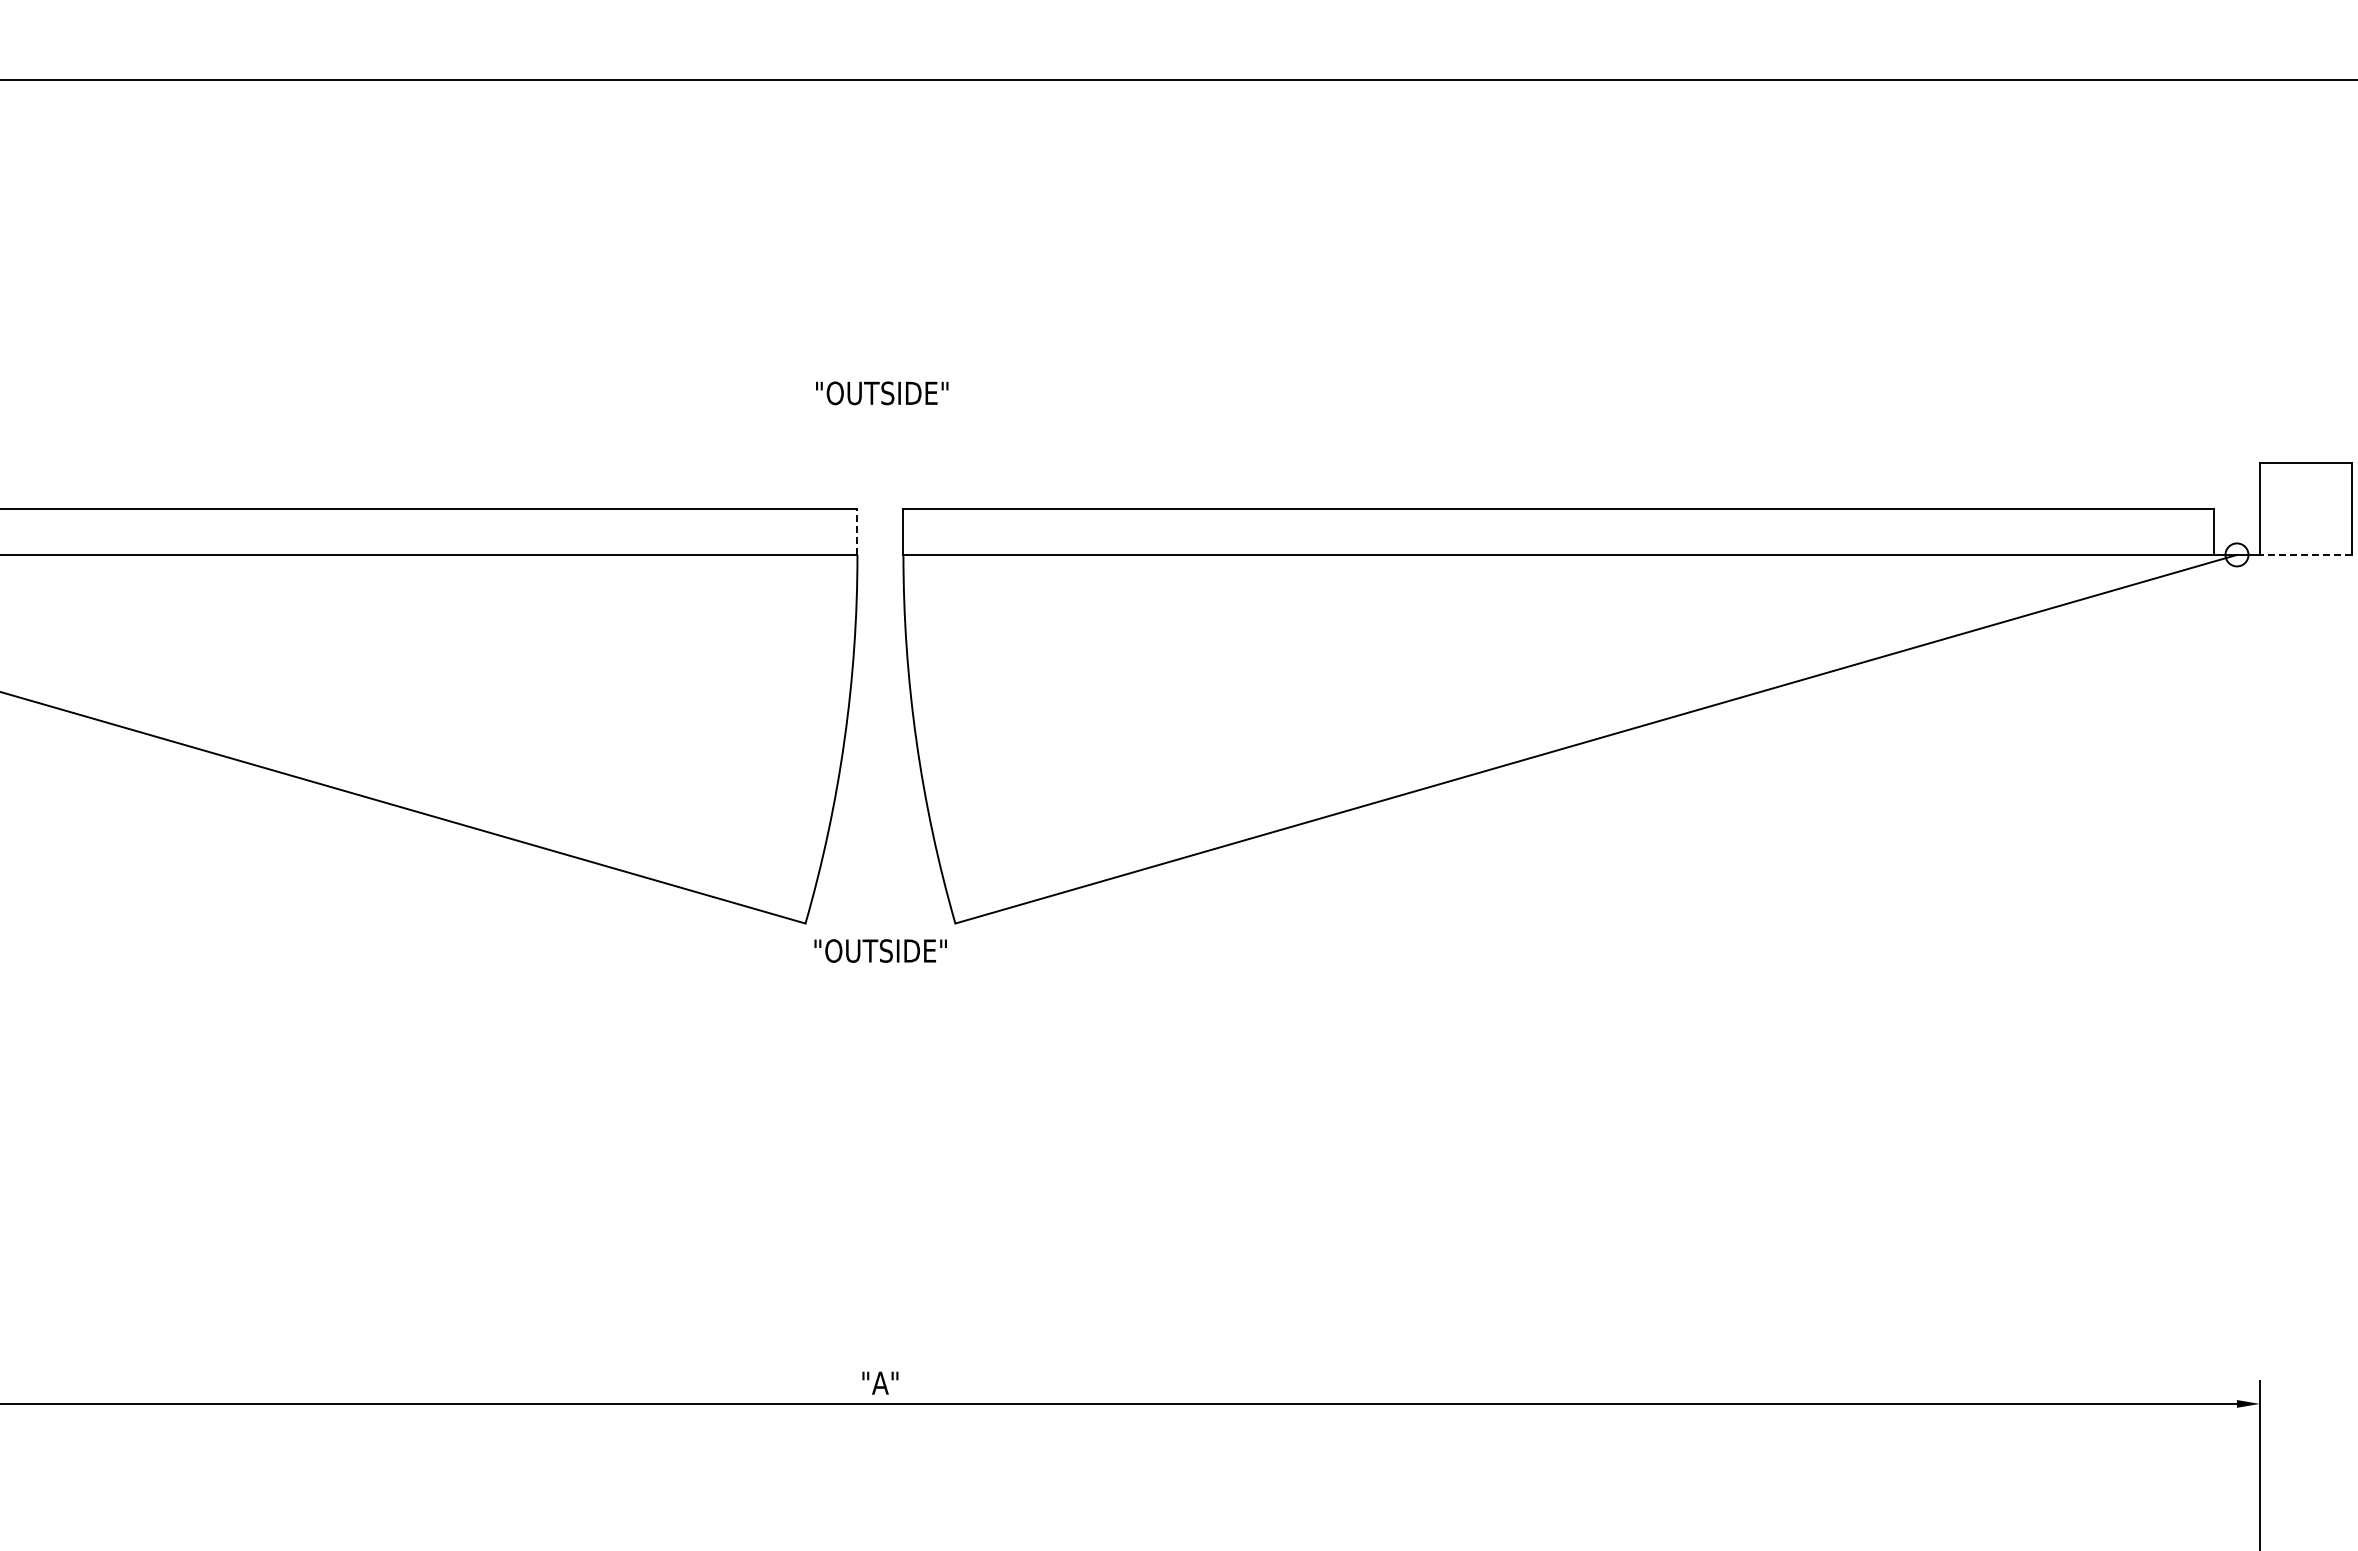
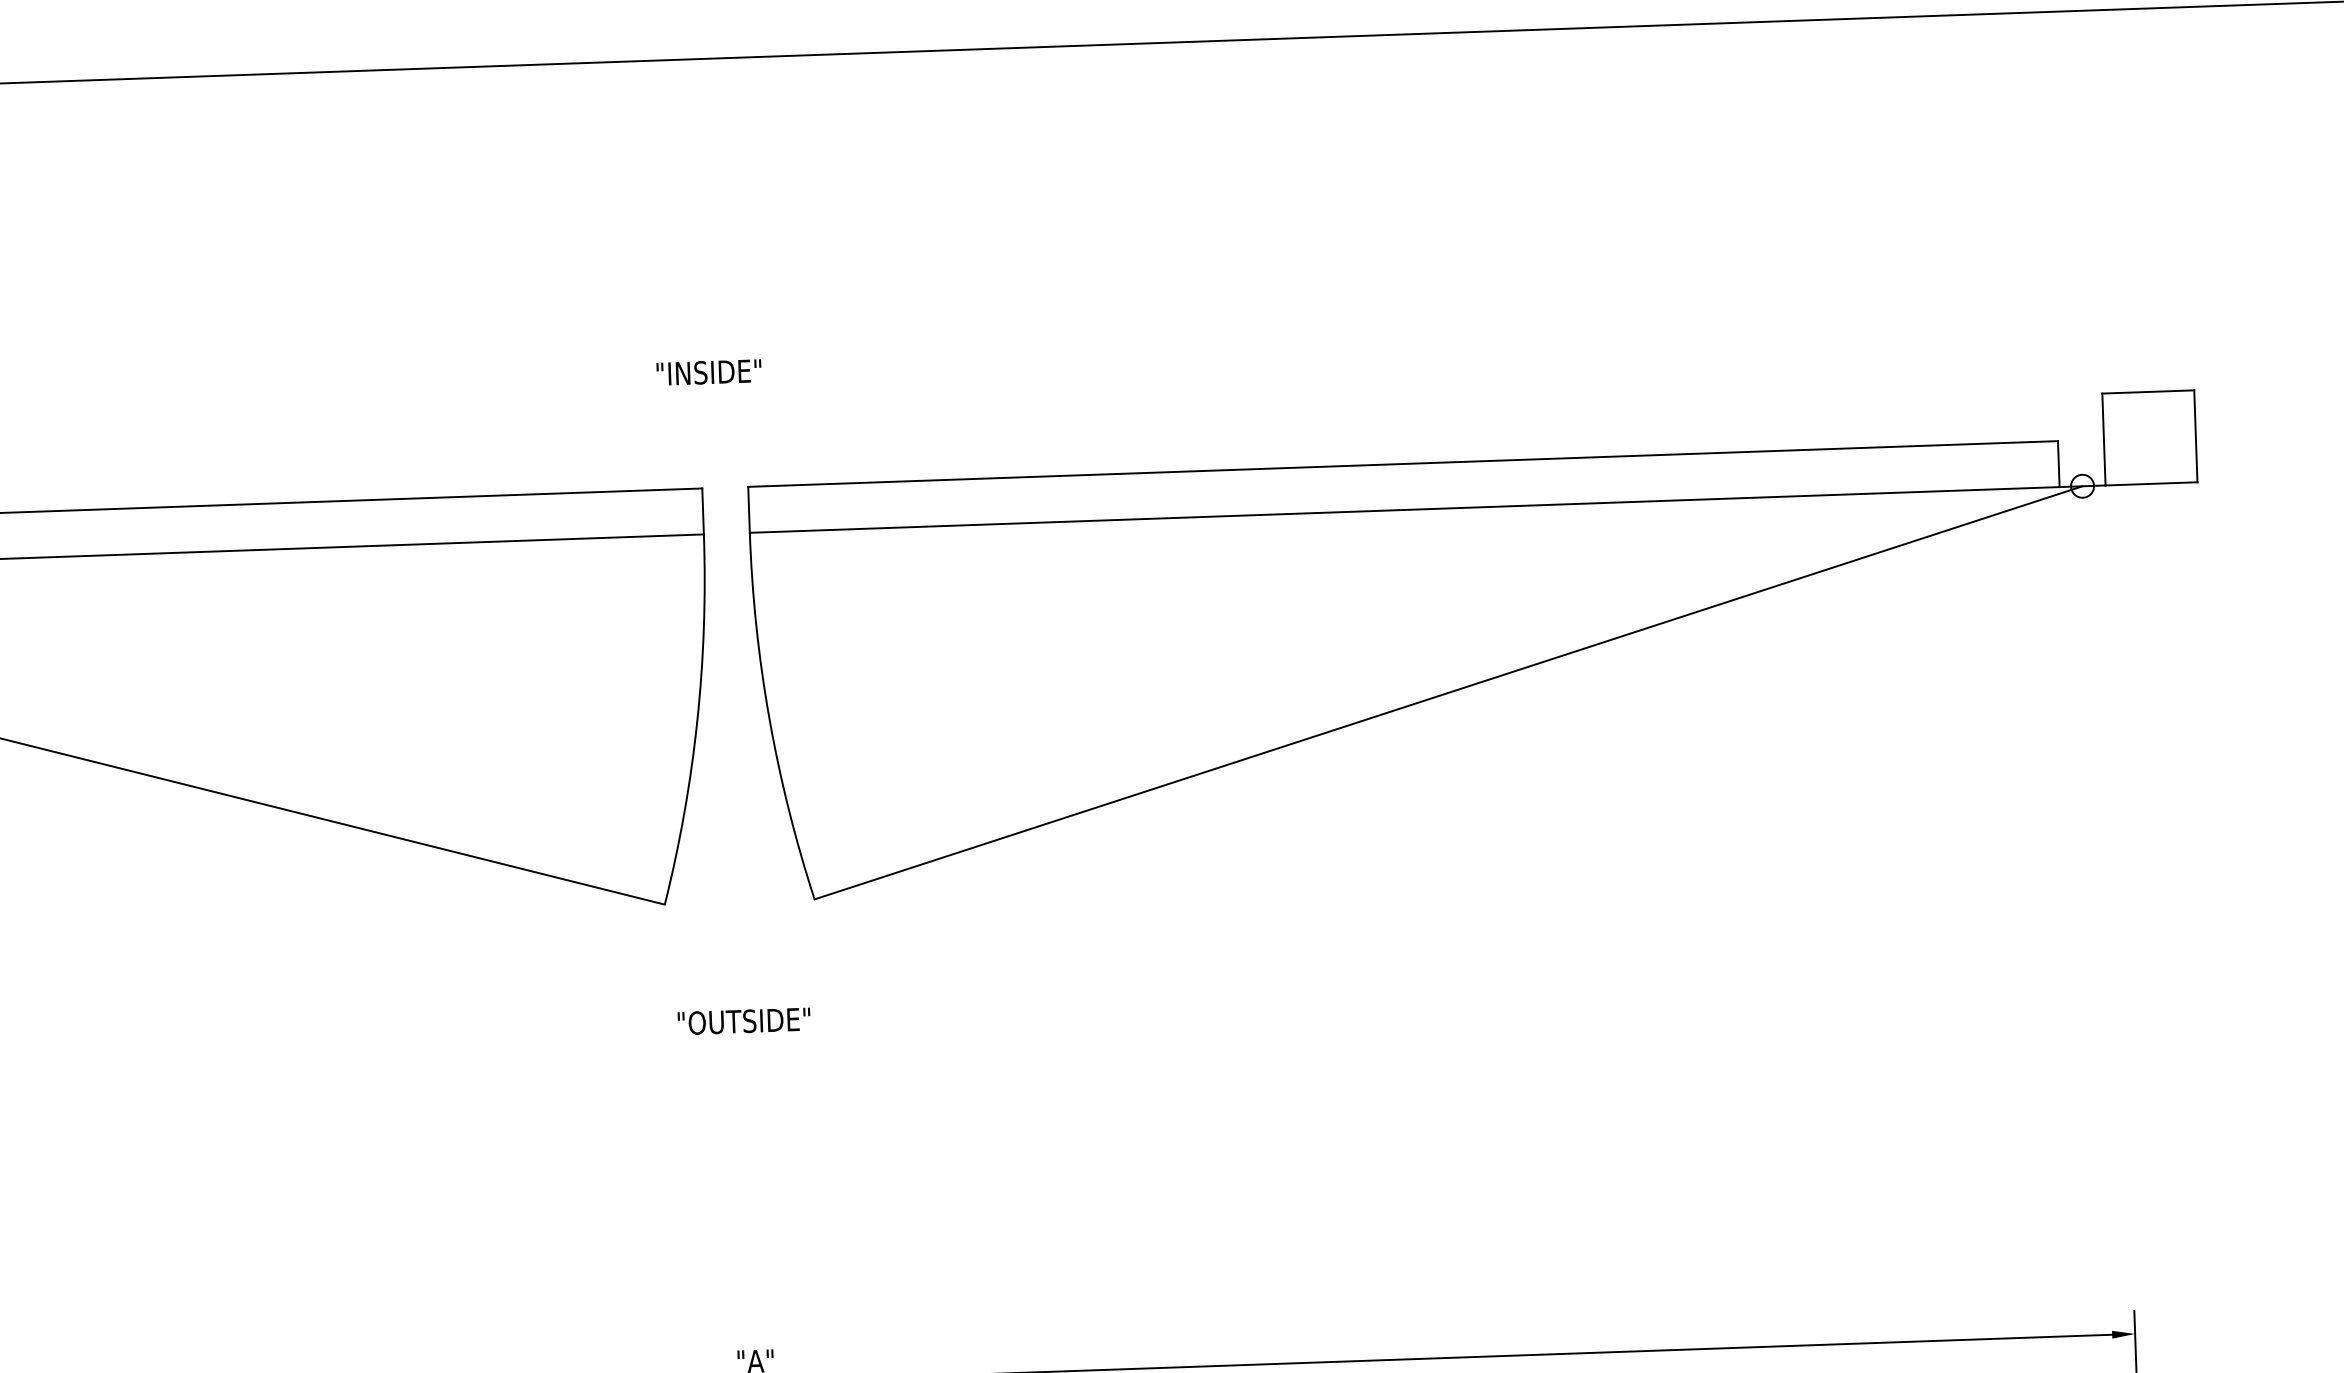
text: (887, 393) -> (728, 372), "OUTSIDE" -> "INSIDE"
line: (857, 531) -> (703, 511), dashed -> solid
line: (2305, 554) -> (2151, 483), dashed -> solid
text: (880, 950) -> (743, 1020), moved

